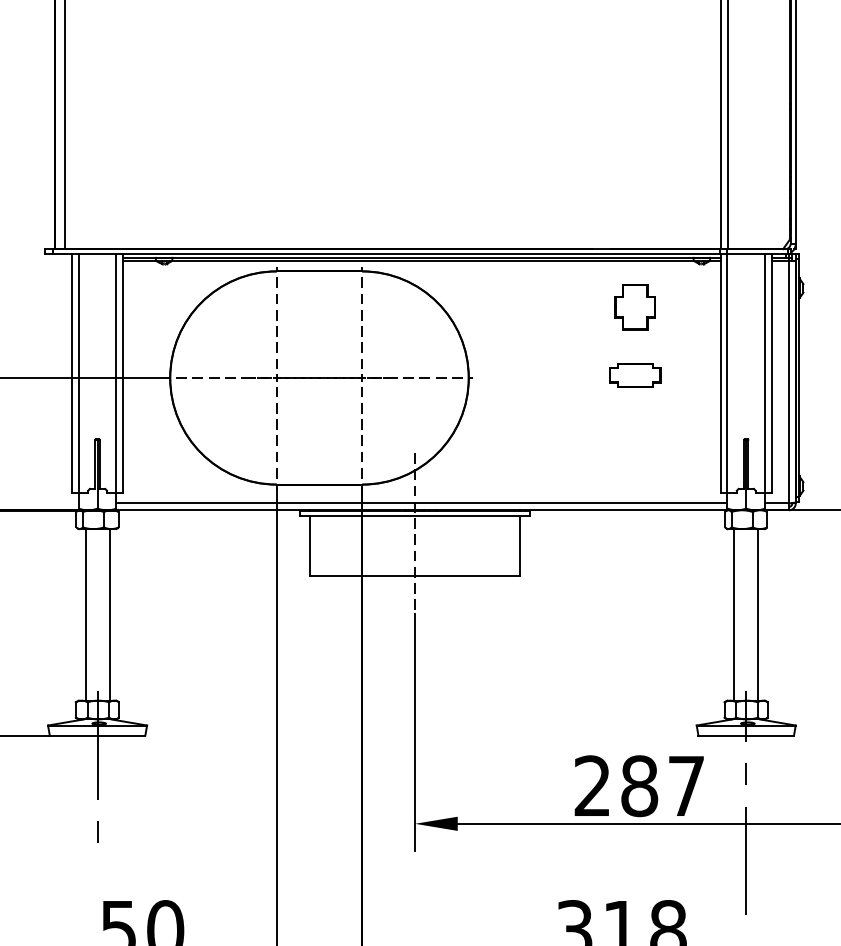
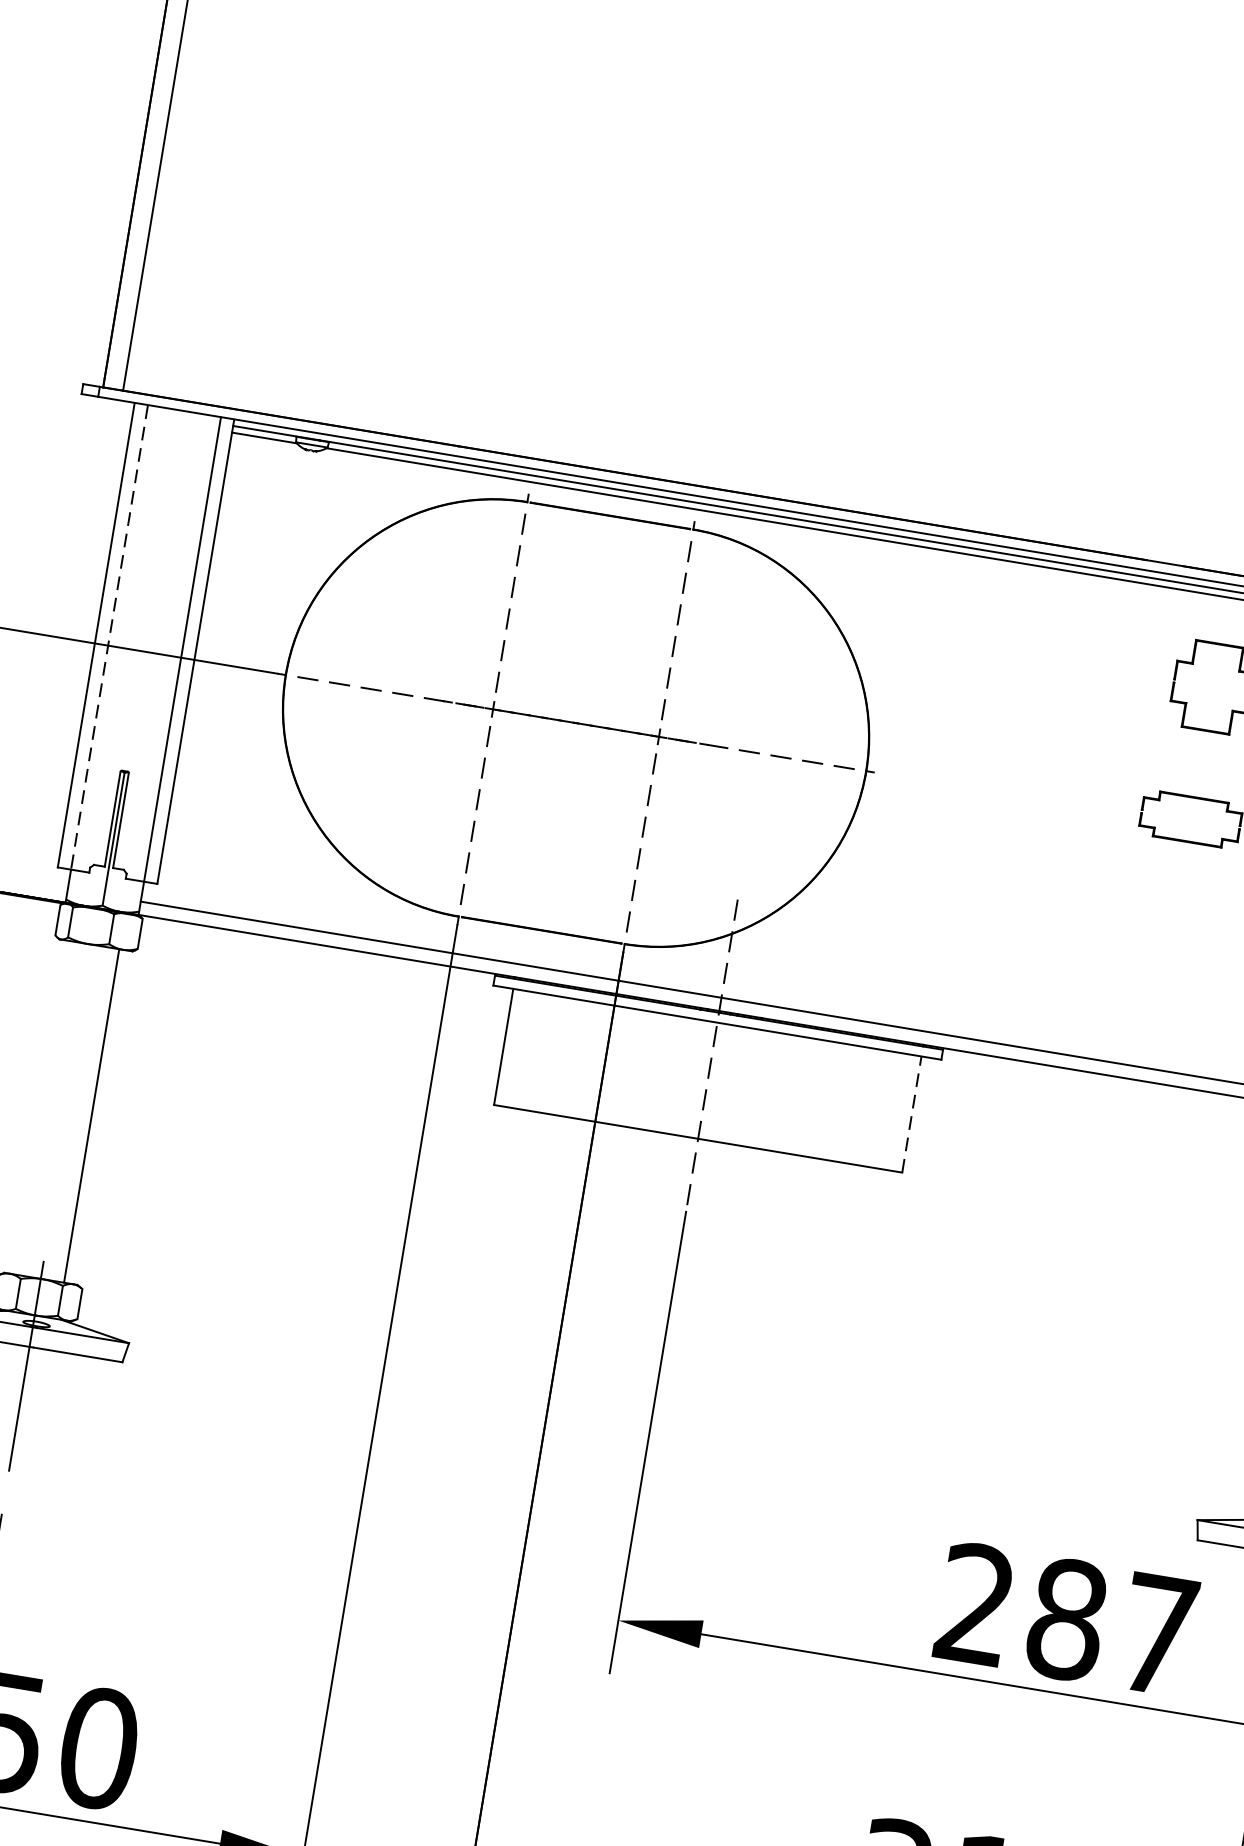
line: (78, 374) -> (108, 638), solid -> dashed
line: (520, 546) -> (912, 1115), solid -> dashed
line: (85, 614) -> (45, 1107), removed

